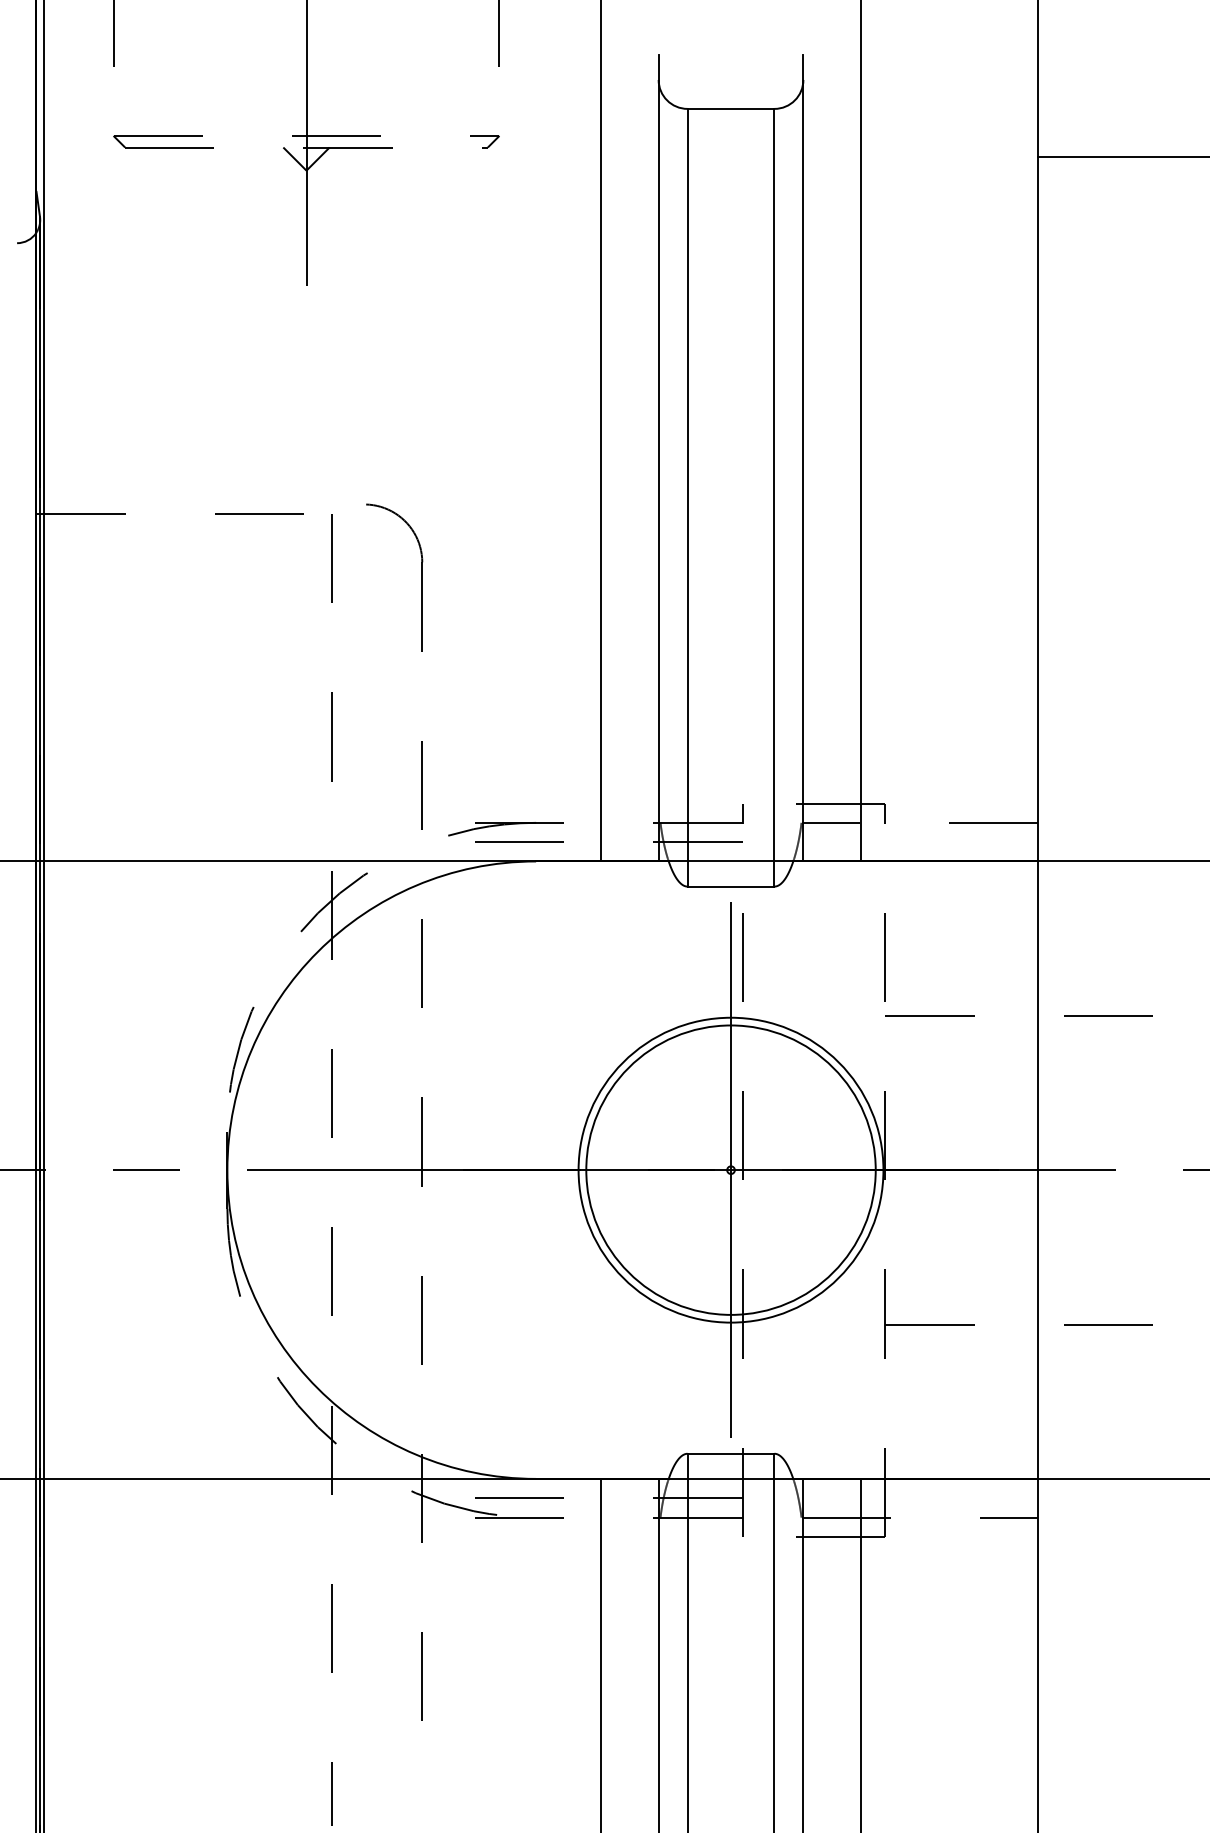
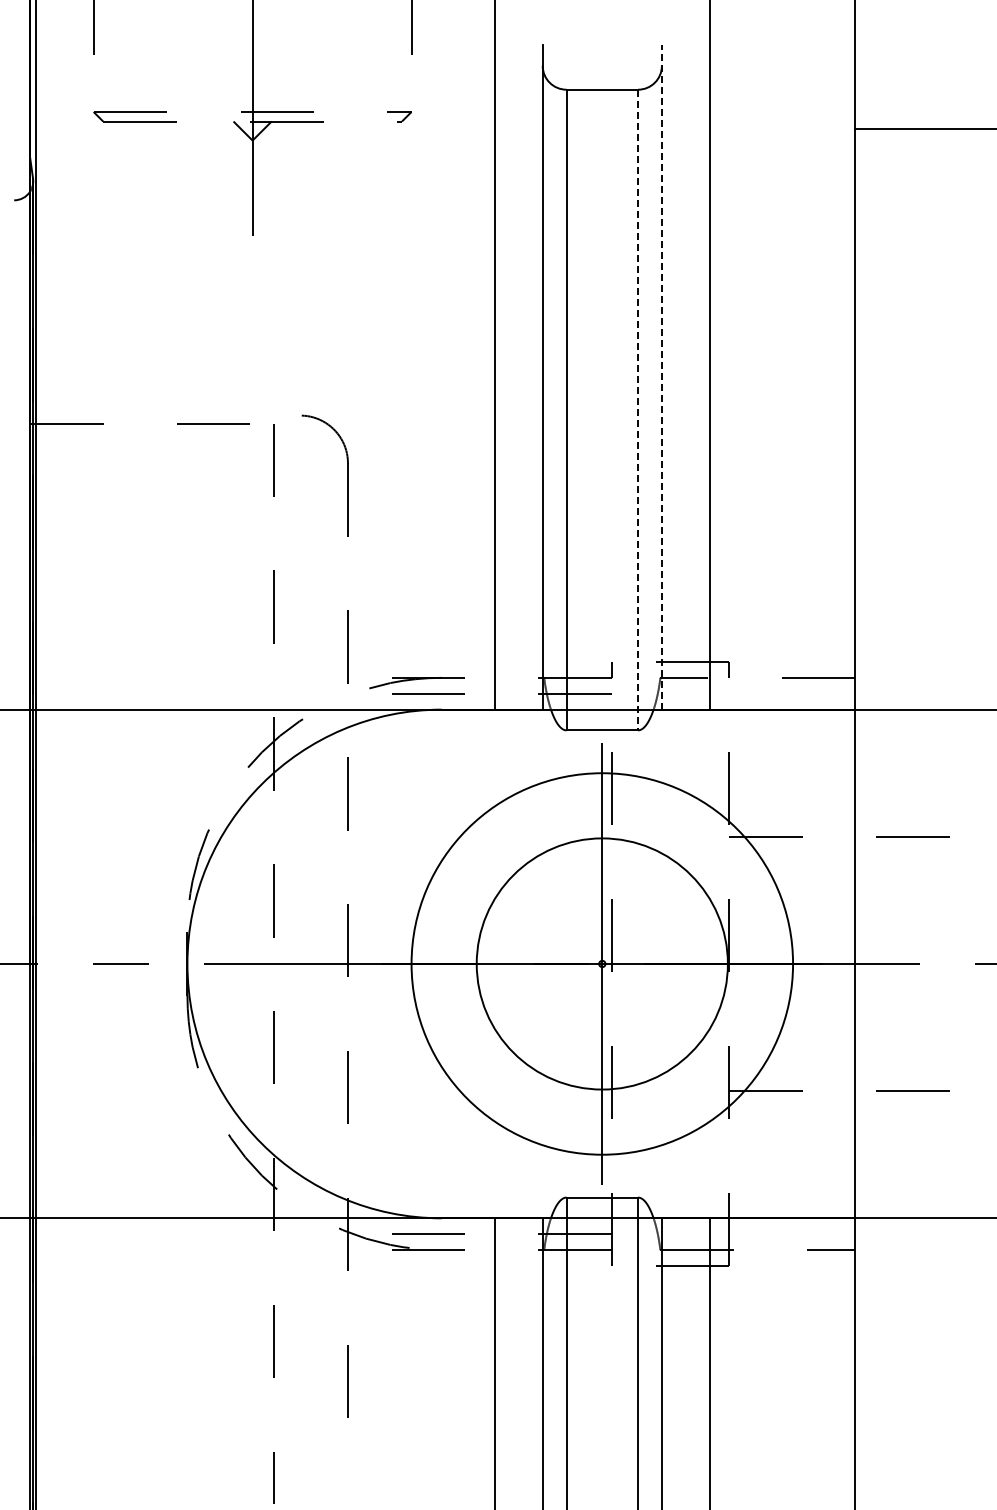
line: (802, 457) -> (661, 376), solid -> dashed
line: (774, 498) -> (638, 410), solid -> dashed
circle: (731, 1169) -> (602, 963), size x1.6

